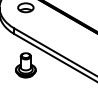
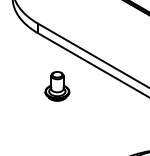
part: (25, 65) -> (56, 86), size x0.7

